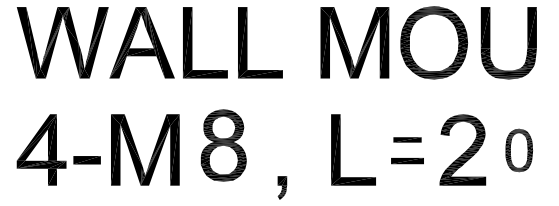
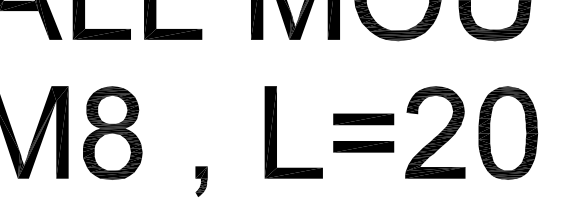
part: (407, 139) -> (363, 118), size x1.67
part: (223, 145) -> (112, 133), moved
part: (519, 150) -> (508, 133), size x1.67
part: (407, 160) -> (363, 146), size x1.43

